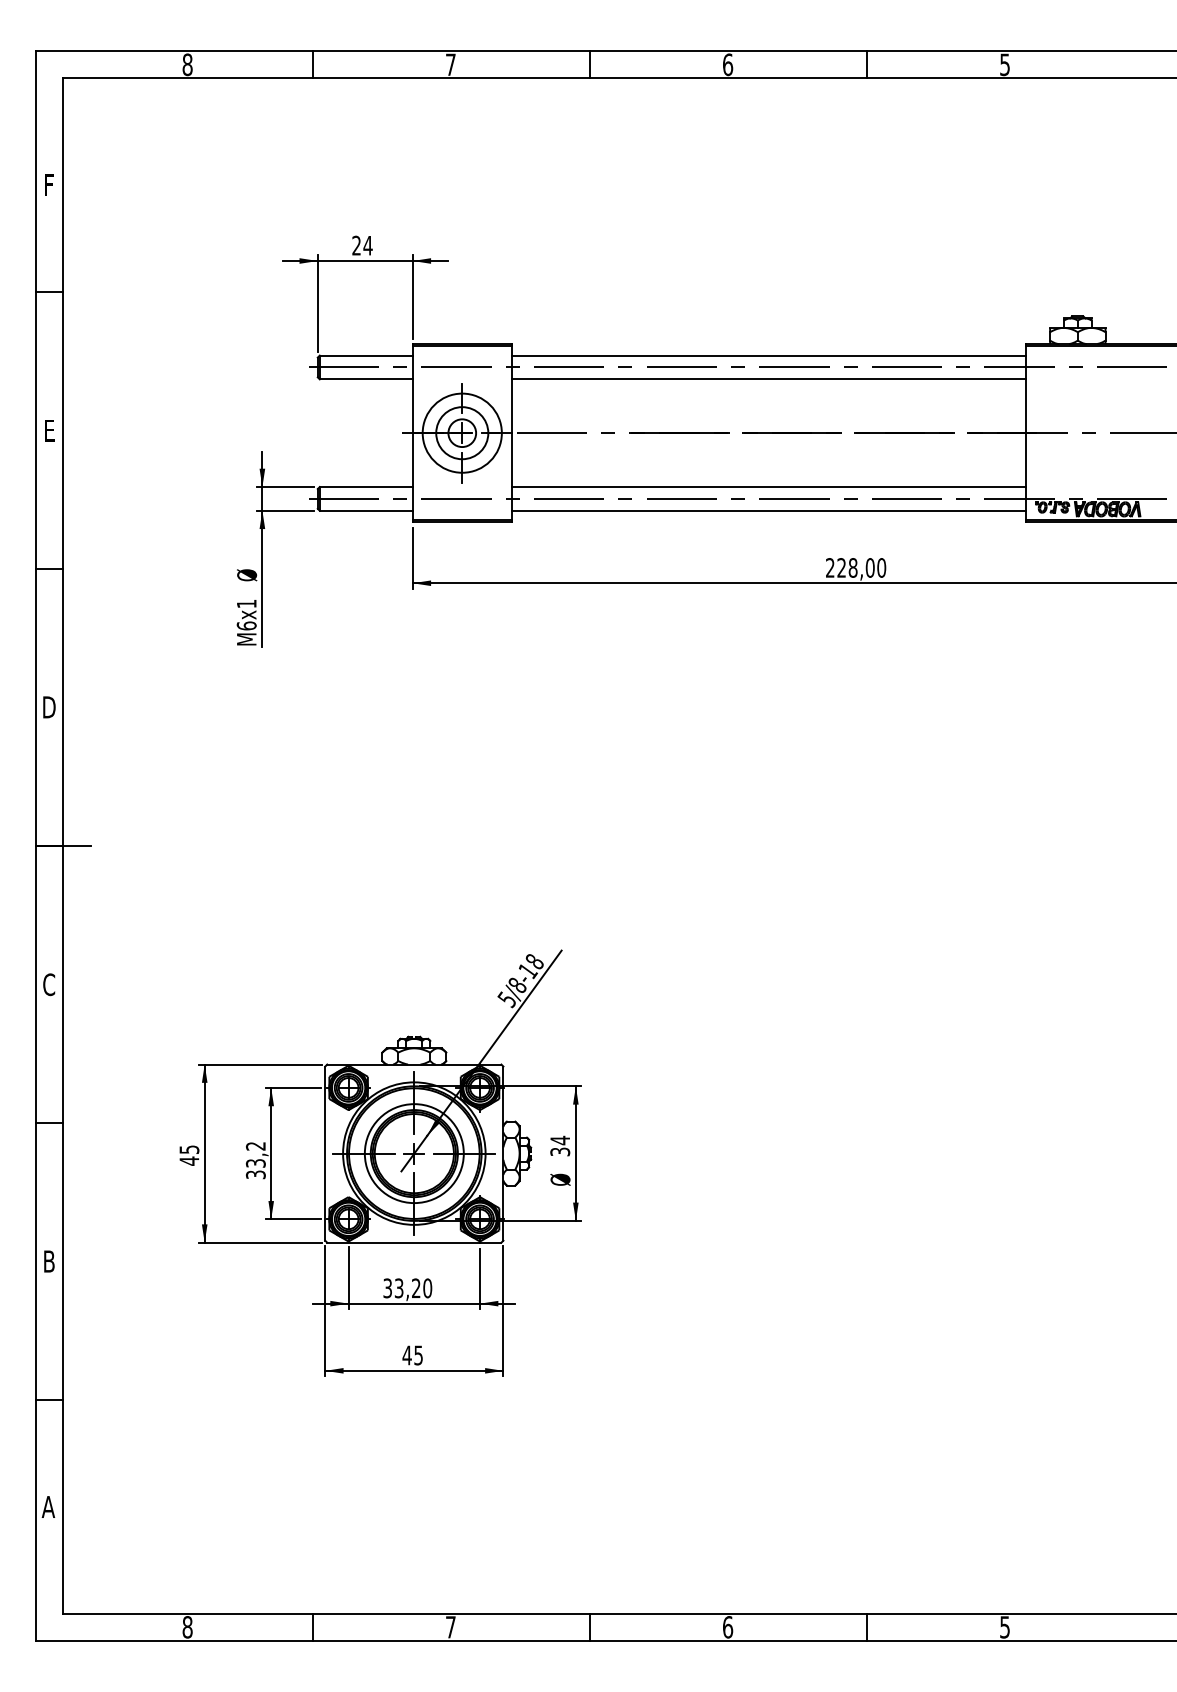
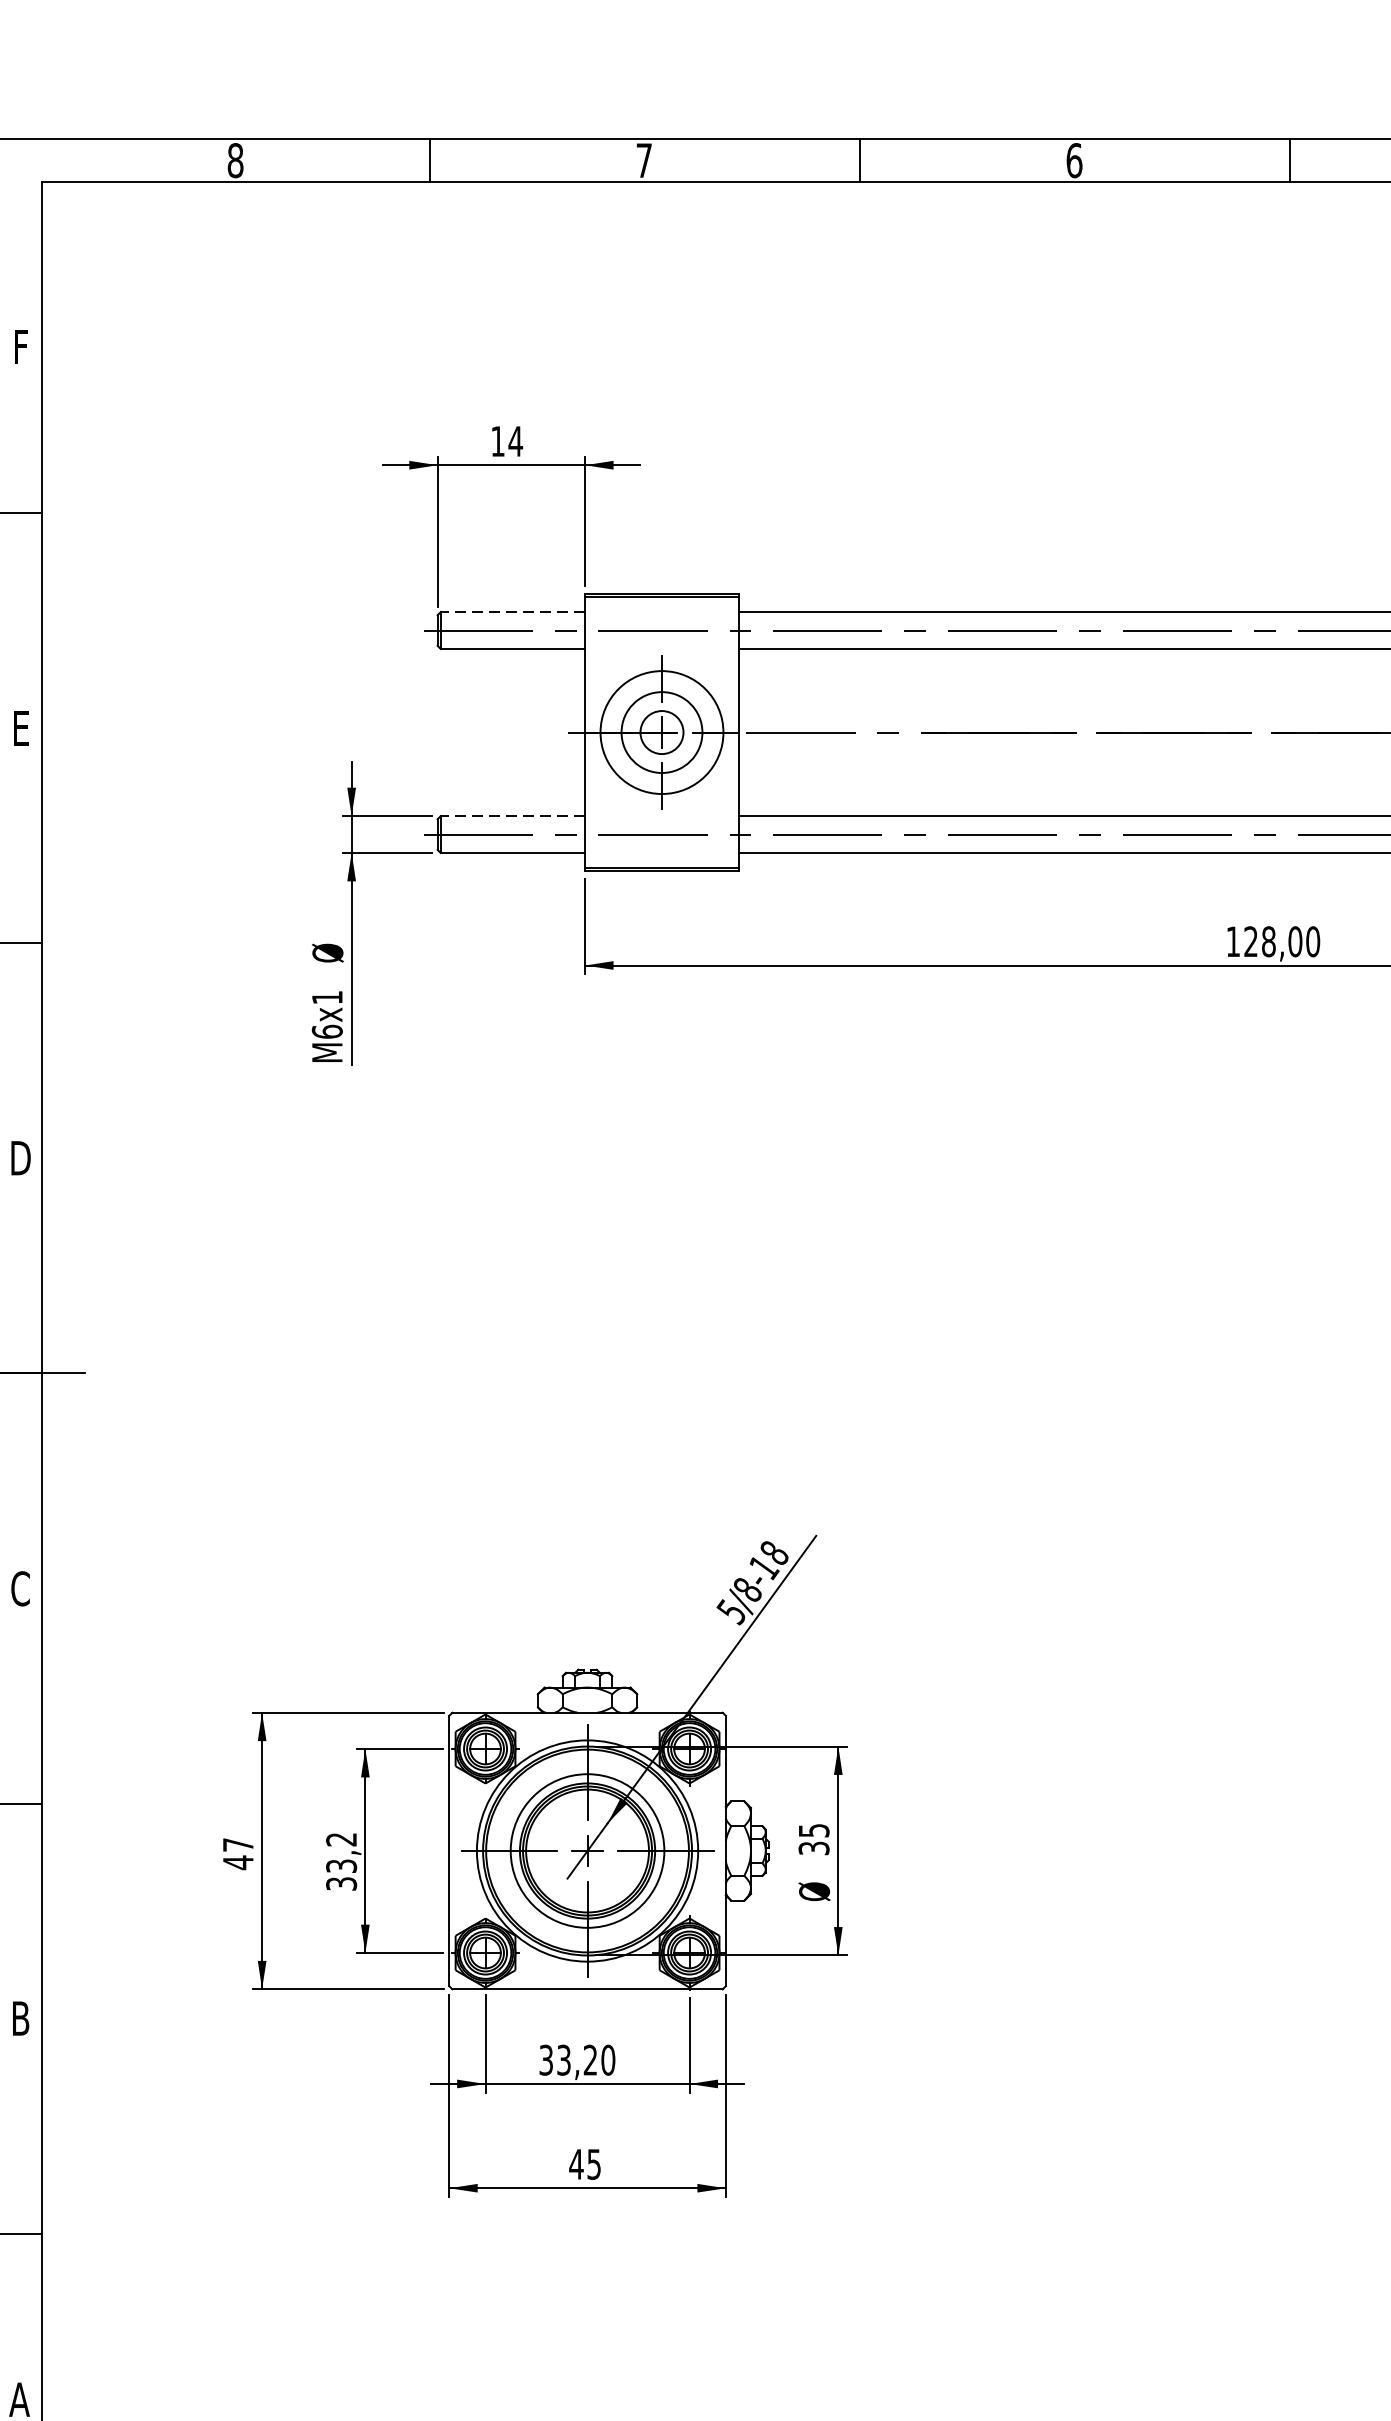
text: (356, 245) -> (497, 441), 24 -> 14
line: (366, 355) -> (513, 611), solid -> dashed
line: (366, 487) -> (513, 816), solid -> dashed
text: (830, 567) -> (1233, 941), 228,00 -> 128,00
text: (560, 1140) -> (814, 1830), 34 -> 35
text: (189, 1149) -> (238, 1844), 45 -> 47

